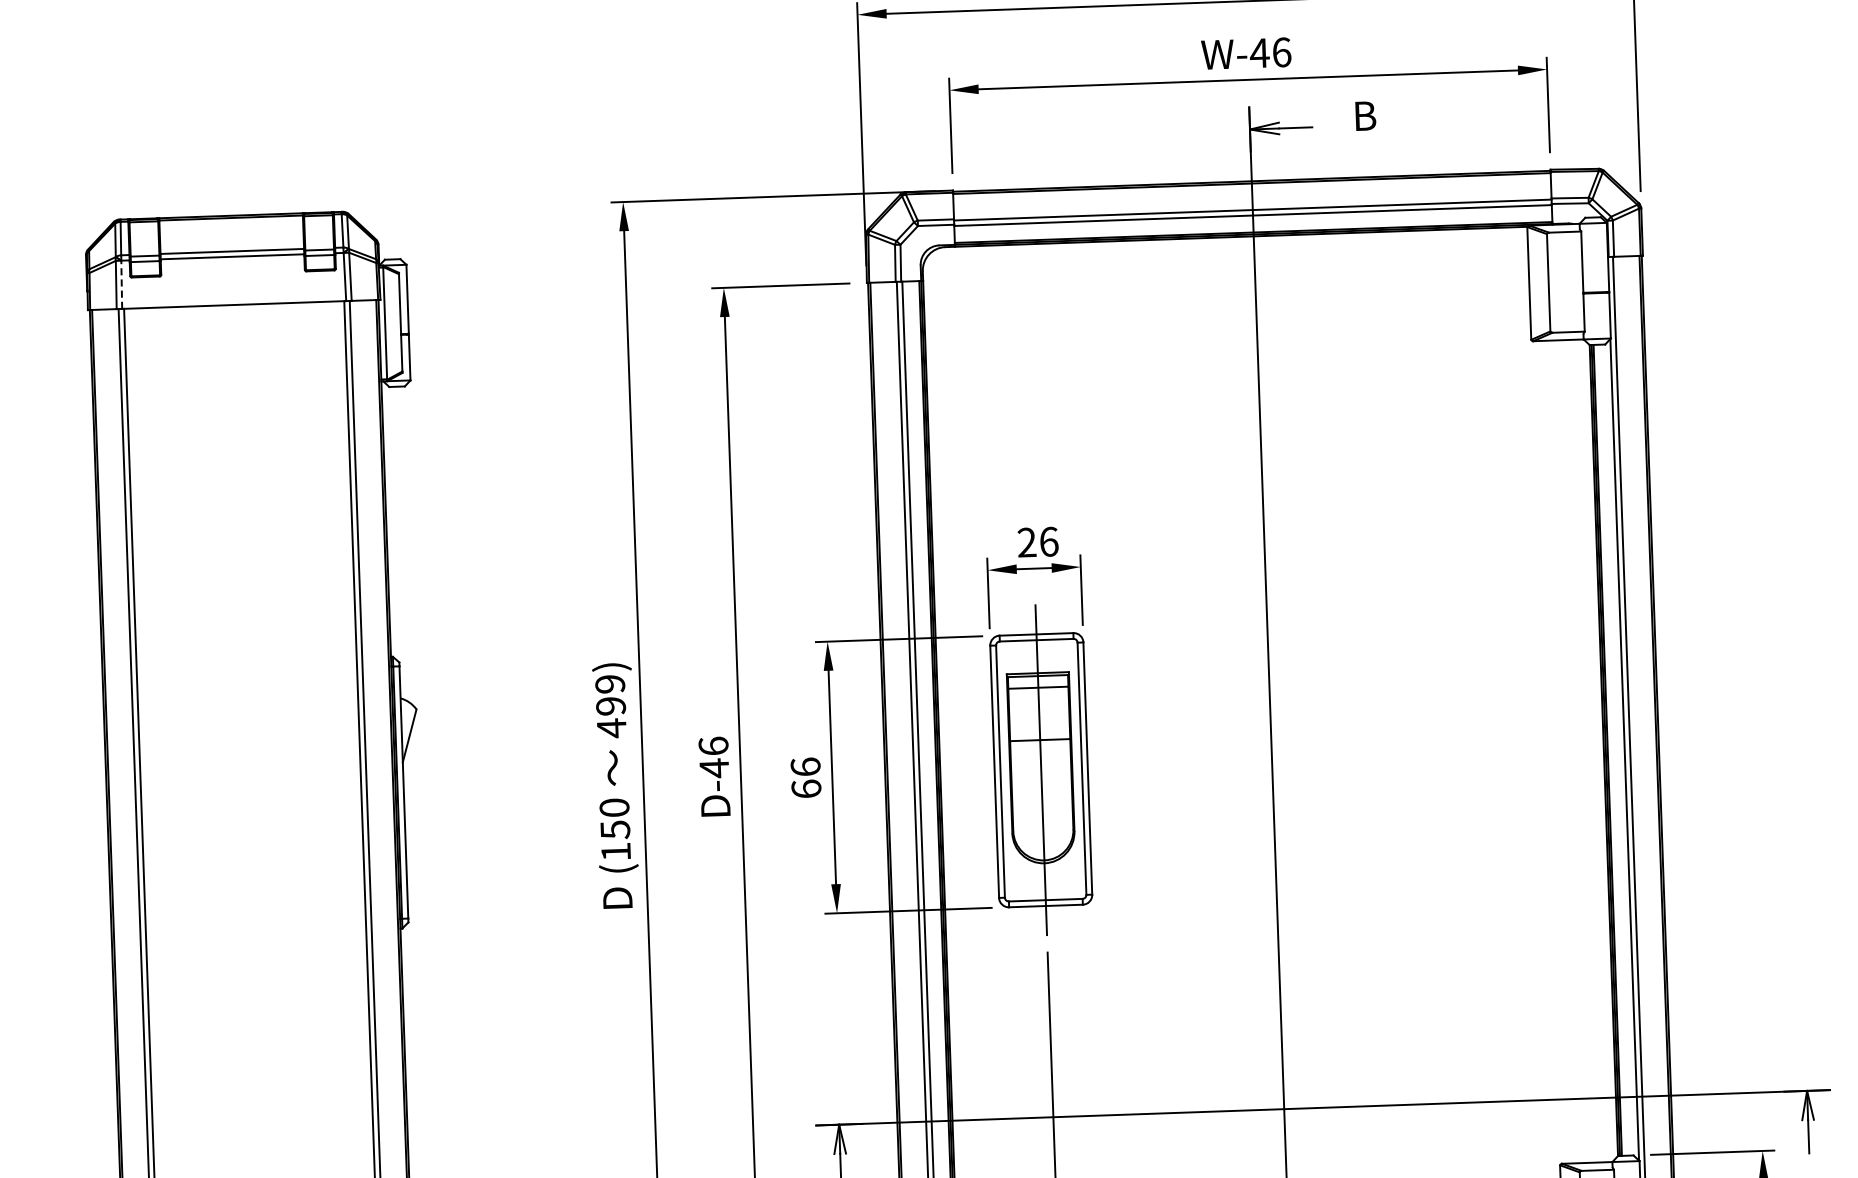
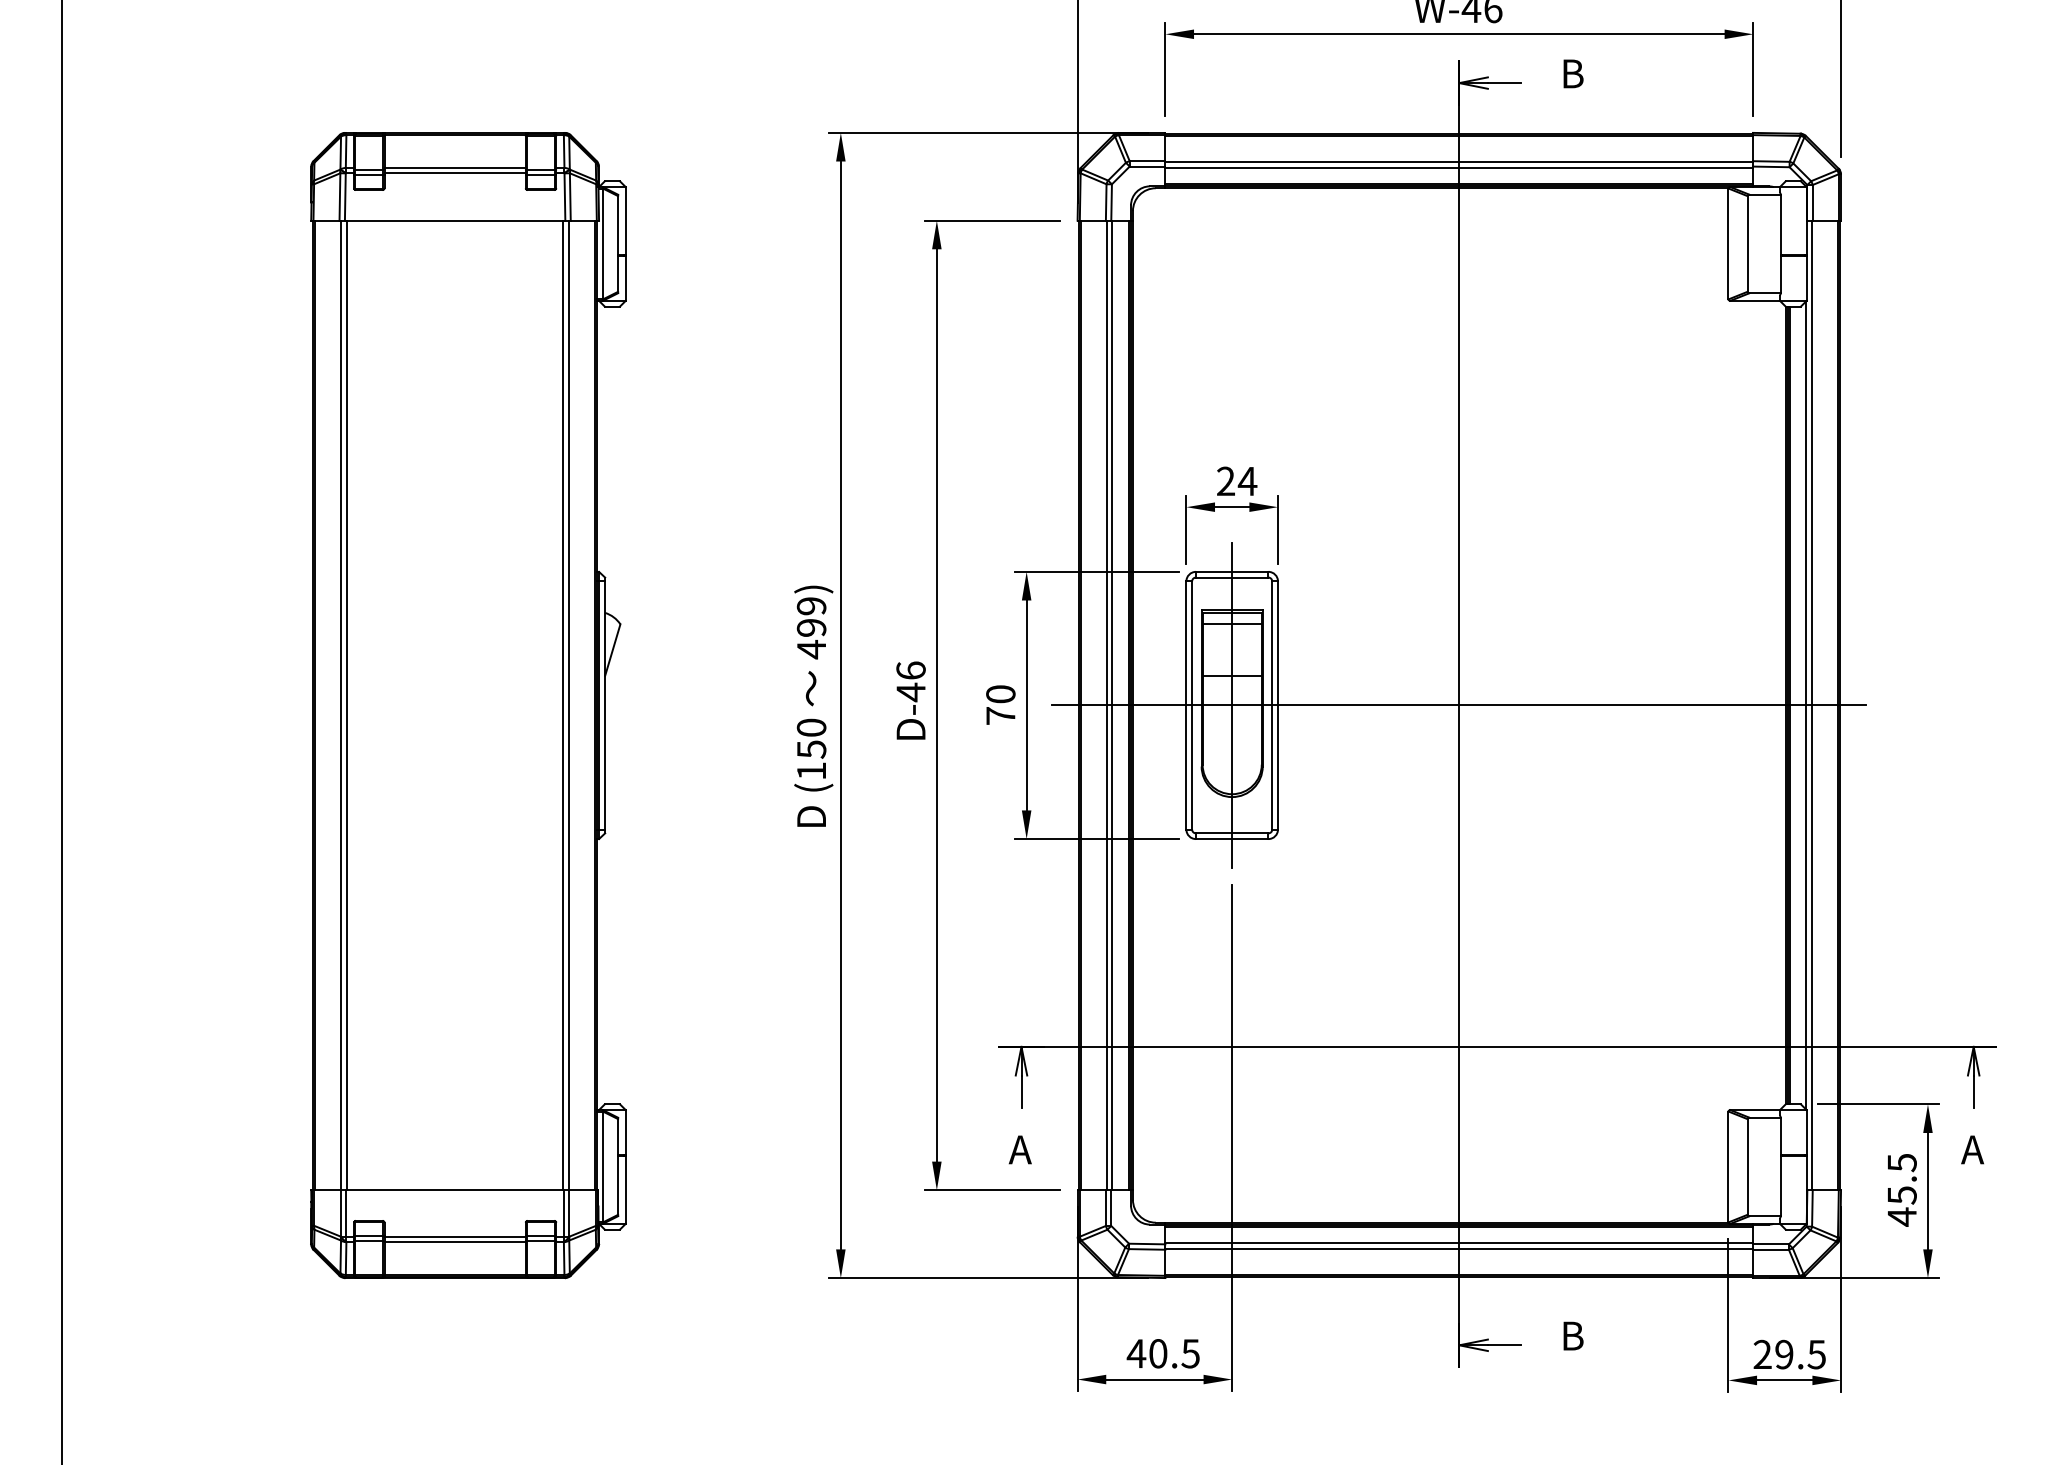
line: (121, 285) -> (345, 197), dashed -> solid
text: (1048, 541) -> (1247, 481), 26 -> 24
line: (1272, 762) -> (1459, 705), added
text: (805, 777) -> (1000, 704), 66 -> 70

